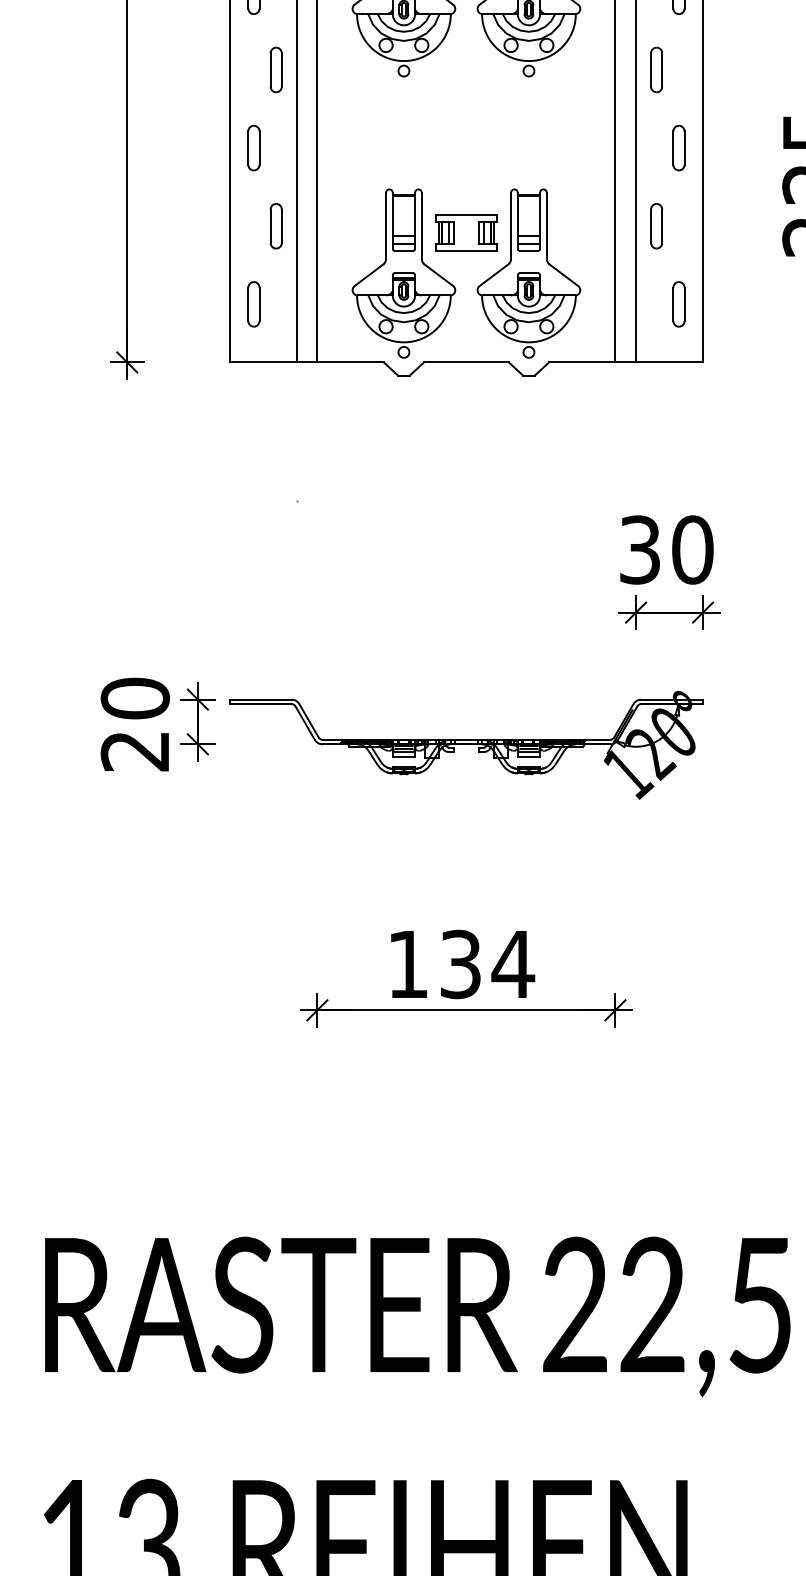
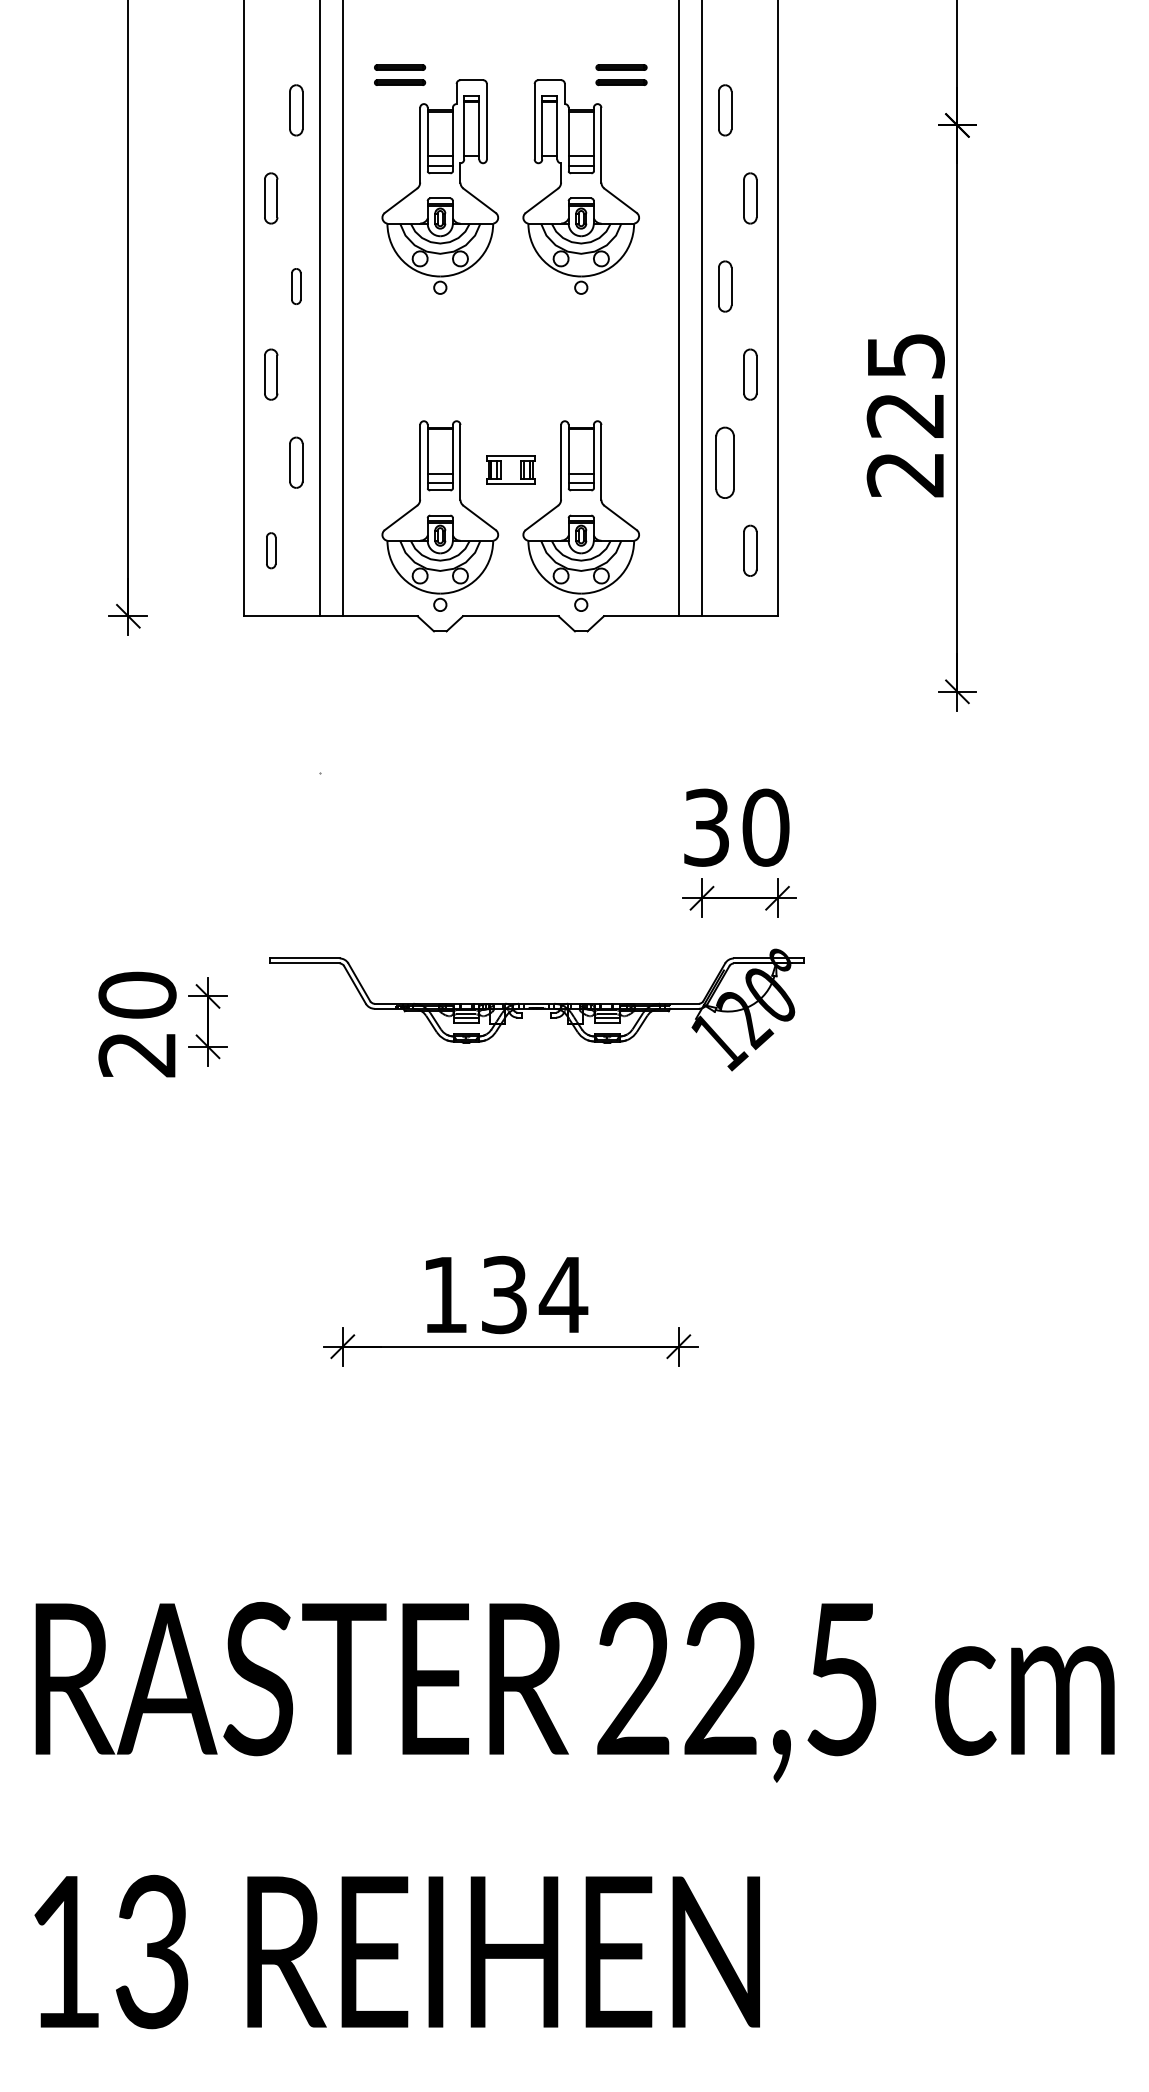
part: (276, 69) -> (296, 286), size x0.7
part: (656, 226) -> (725, 462), size x1.4
part: (466, 232) -> (510, 469), size x0.7
part: (254, 304) -> (271, 550), size x0.7
part: (466, 744) -> (536, 1009), moved

